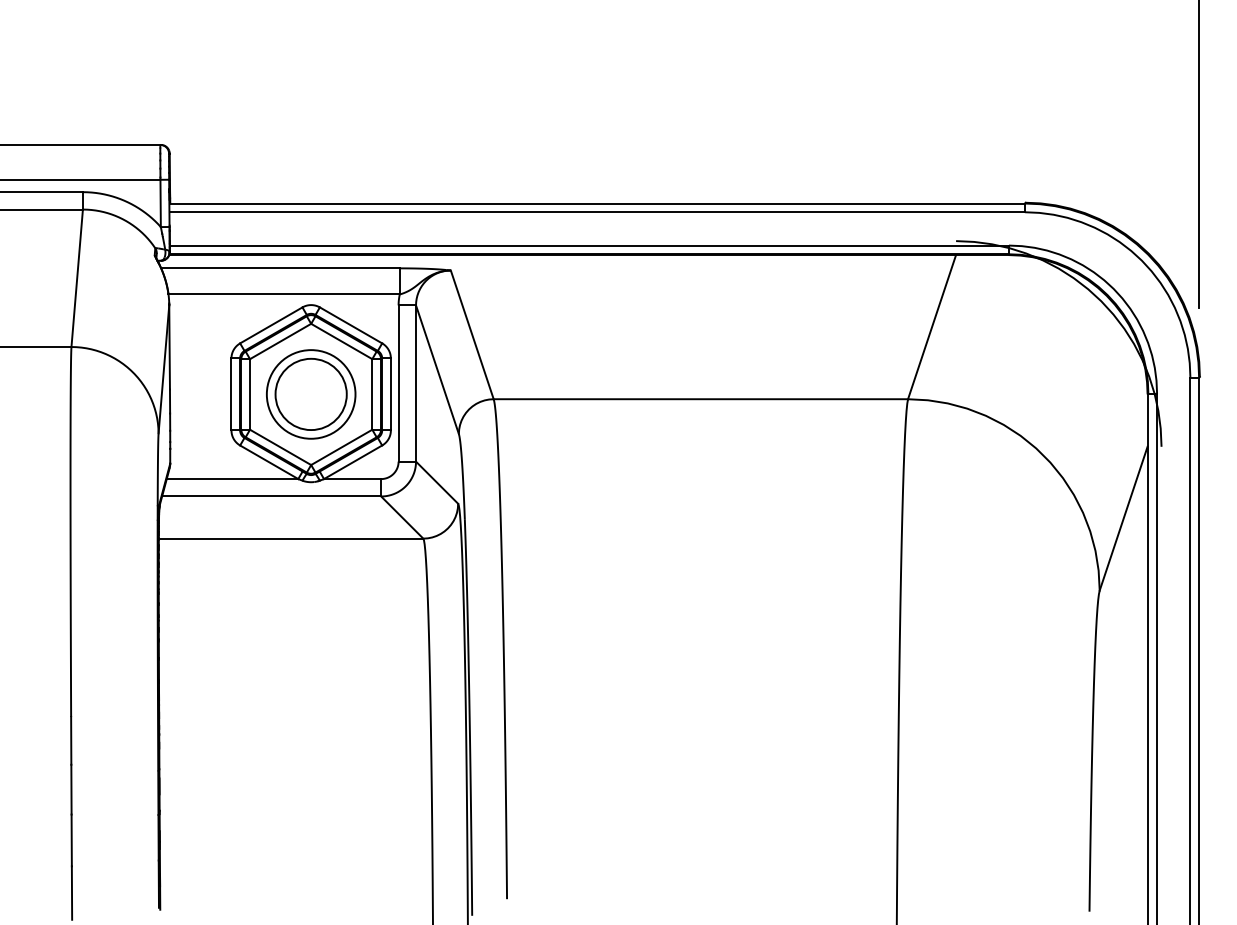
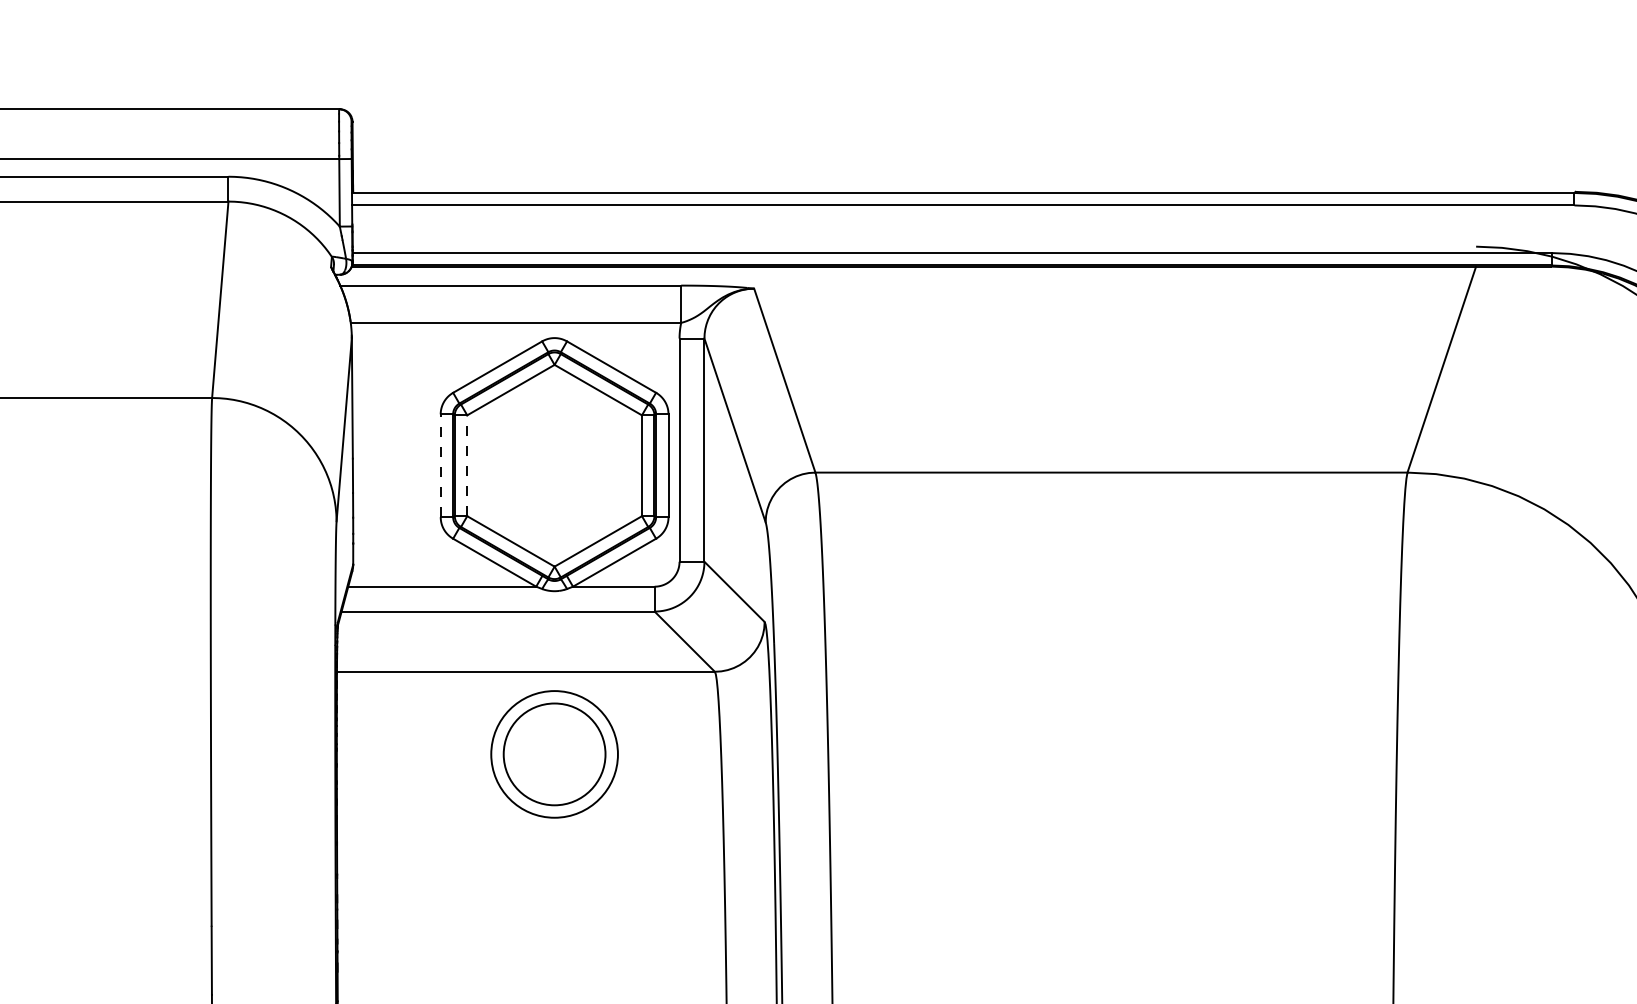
line: (250, 393) -> (467, 464), solid -> dashed
line: (231, 394) -> (440, 465), solid -> dashed
part: (311, 394) -> (555, 754), moved

